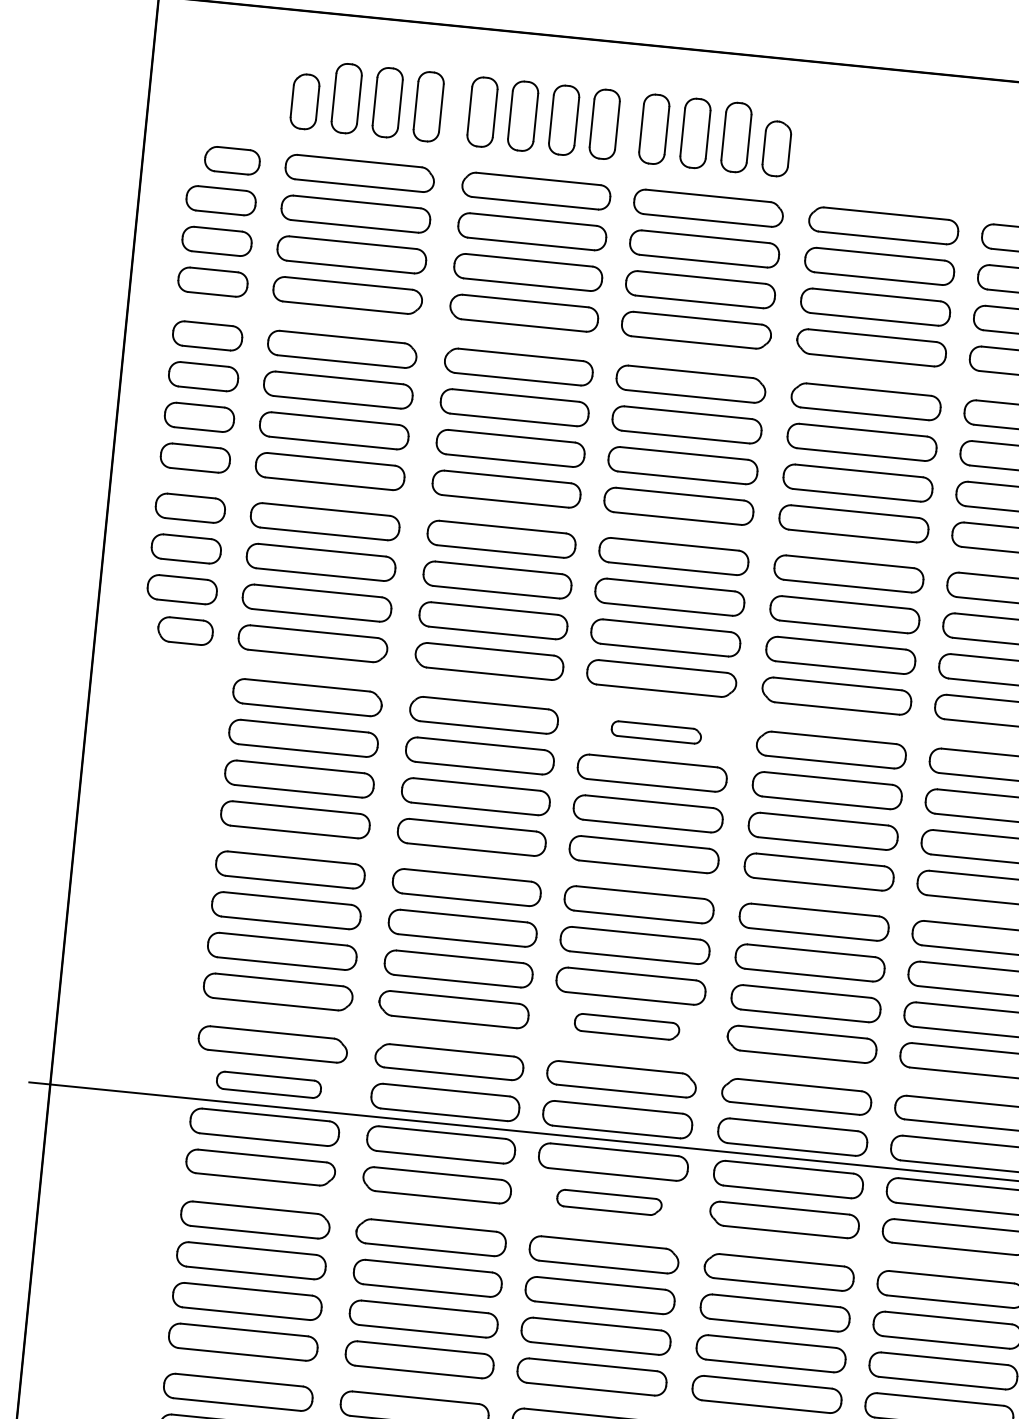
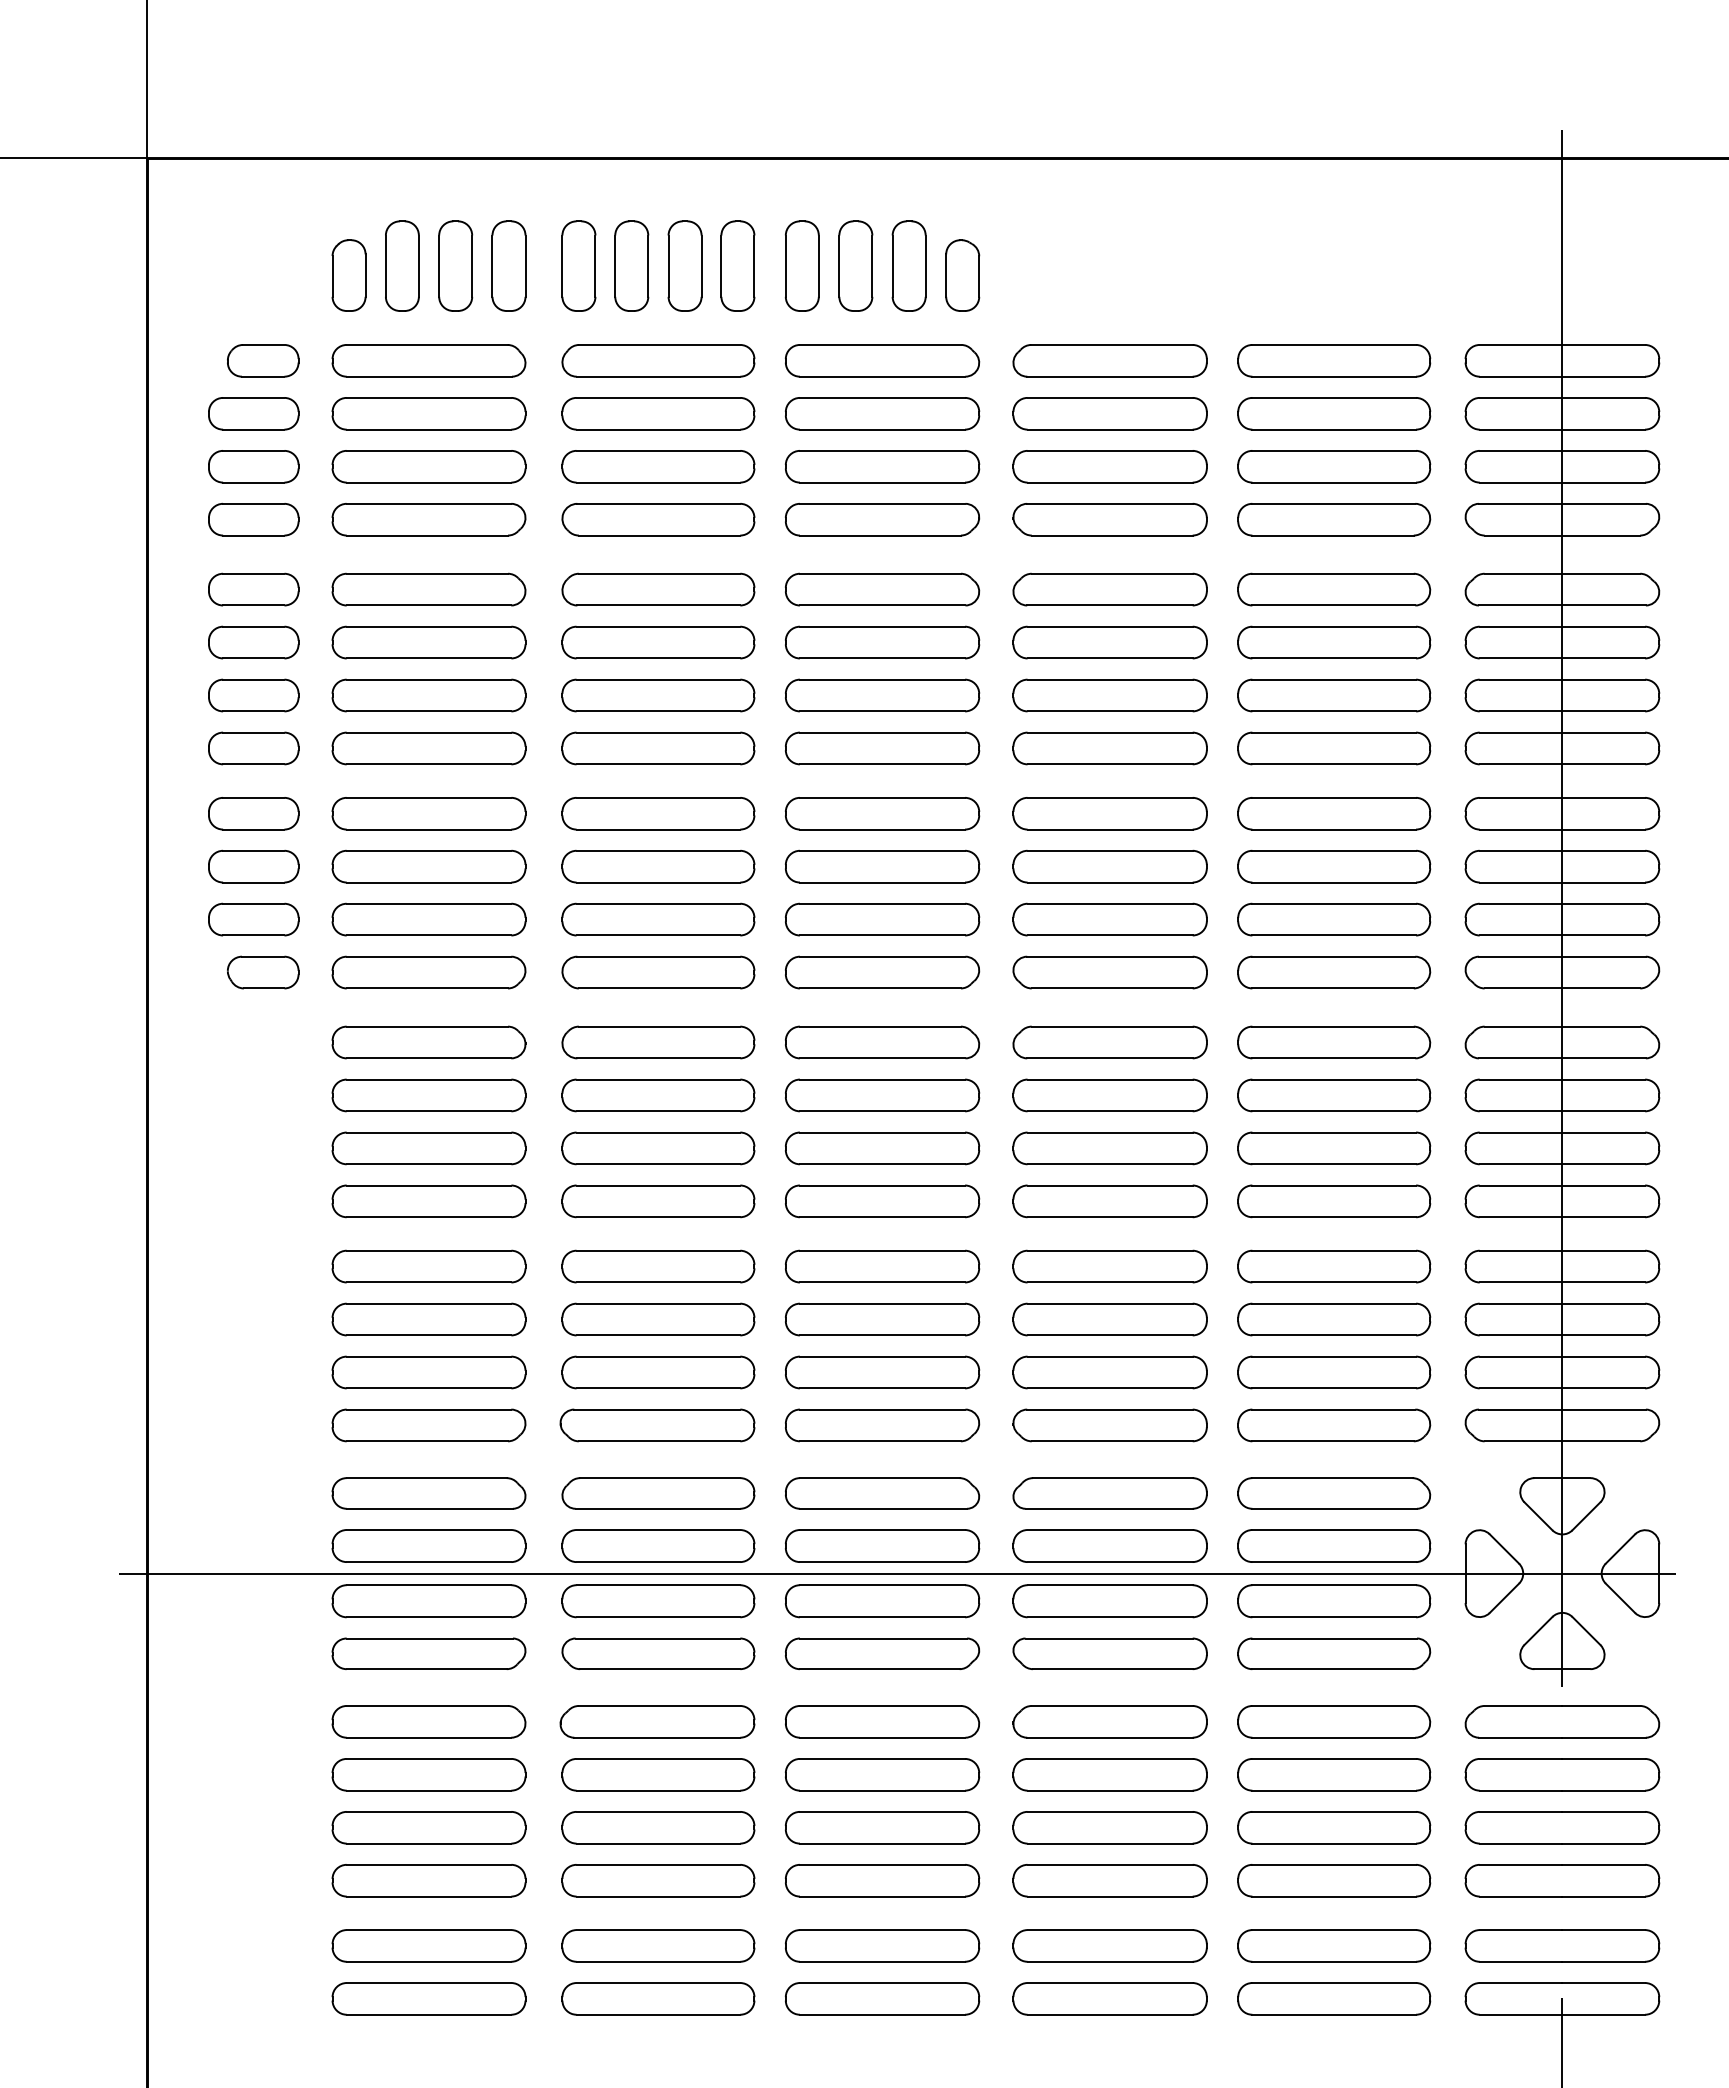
part: (656, 732) -> (882, 1042), size x1.67
part: (626, 1026) -> (882, 1425), size x1.43
part: (268, 1084) -> (428, 1545), size x1.43
part: (609, 1202) -> (882, 1653), size x1.43

